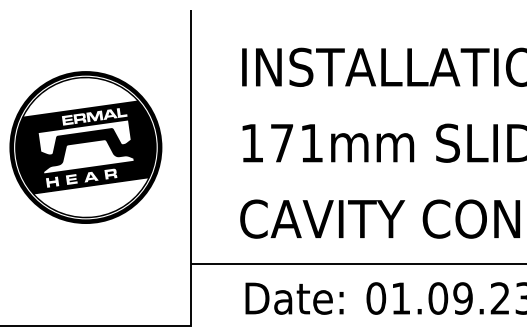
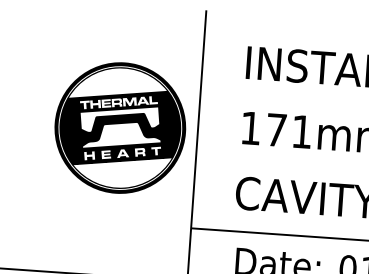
part: (85, 147) -> (119, 128), moved

